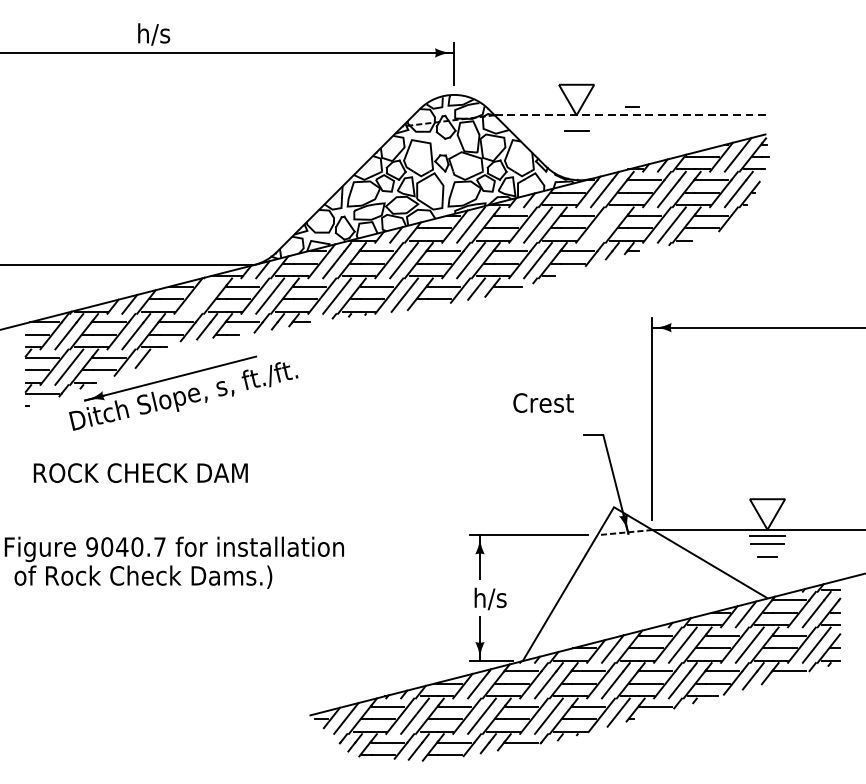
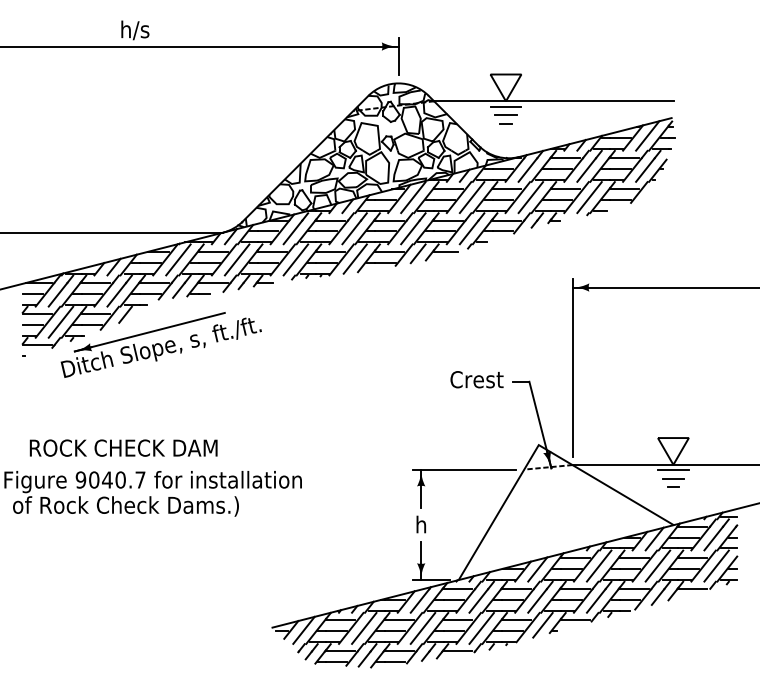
line: (631, 106) -> (505, 123), moved
line: (630, 115) -> (553, 101), dashed -> solid
line: (576, 121) -> (505, 106), added
line: (604, 224) -> (530, 197), added
line: (203, 295) -> (178, 259), added
text: (543, 402) -> (476, 379), moved
text: (140, 472) -> (123, 447), moved
part: (767, 549) -> (673, 482), size x0.71
text: (497, 598) -> (436, 525), h/s -> h

